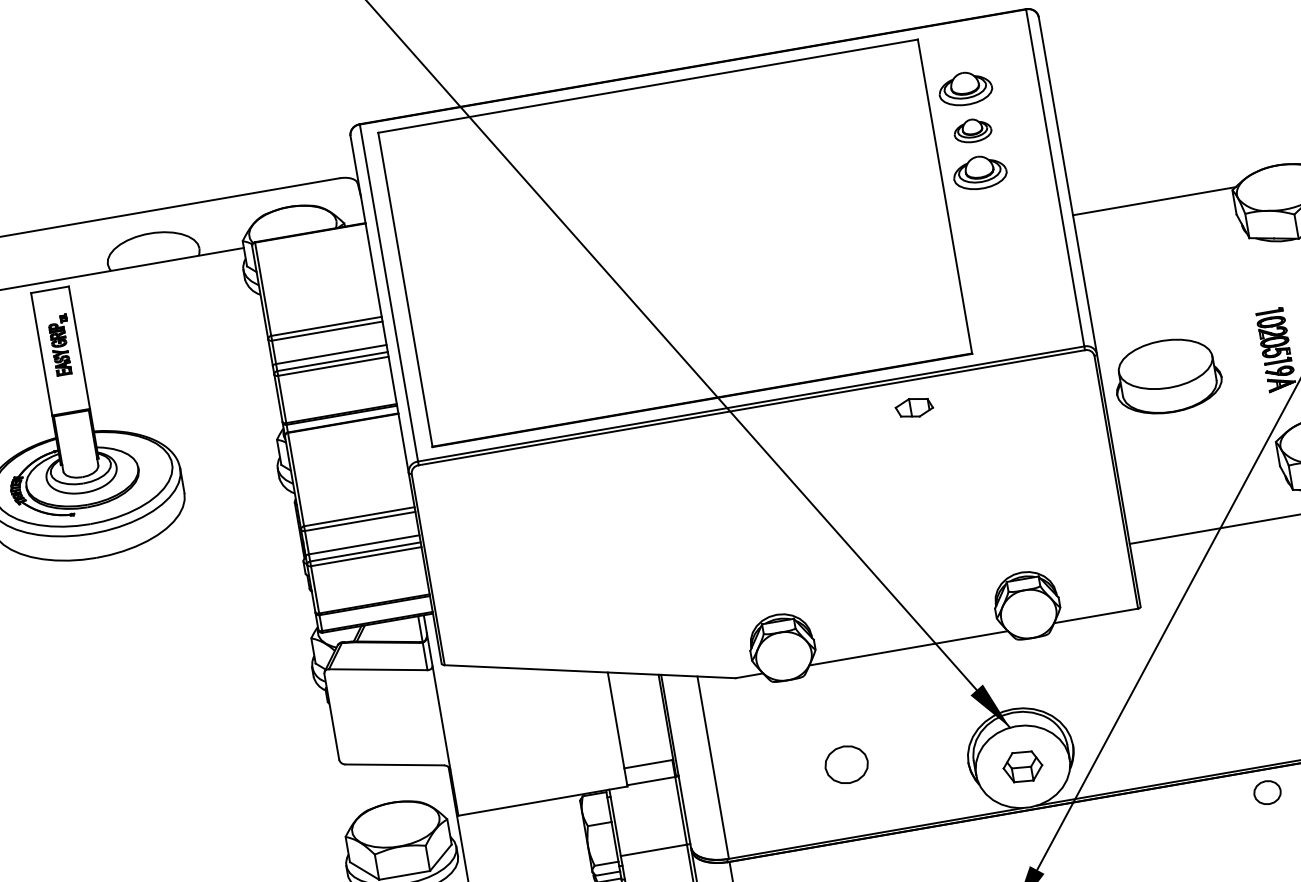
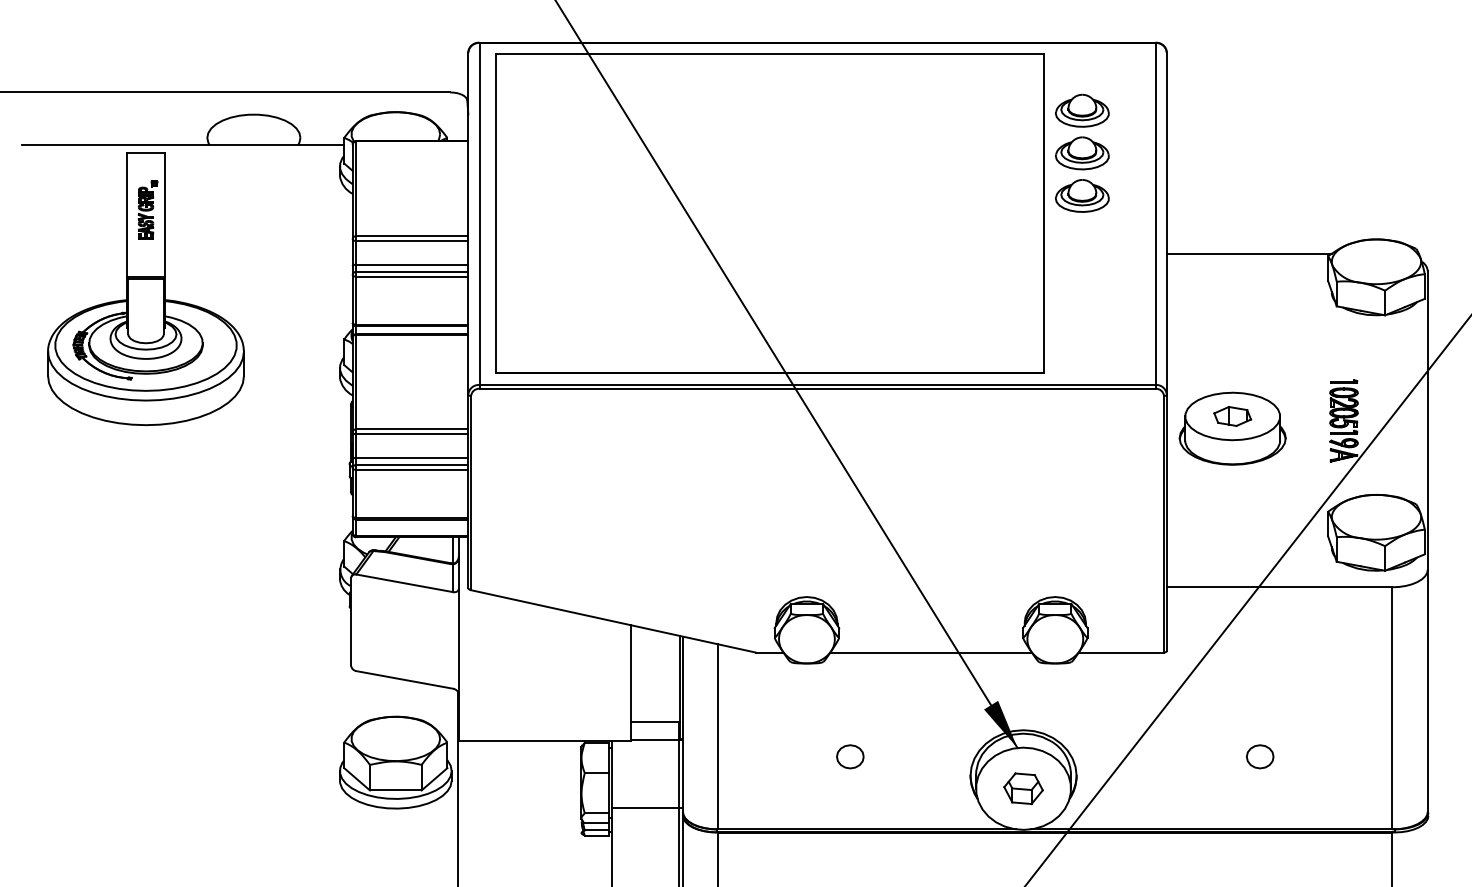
part: (972, 130) -> (1082, 153), size x1.43
part: (914, 407) -> (1232, 416), moved
part: (846, 764) -> (850, 756), size x0.62
part: (1267, 792) -> (1260, 756), moved

